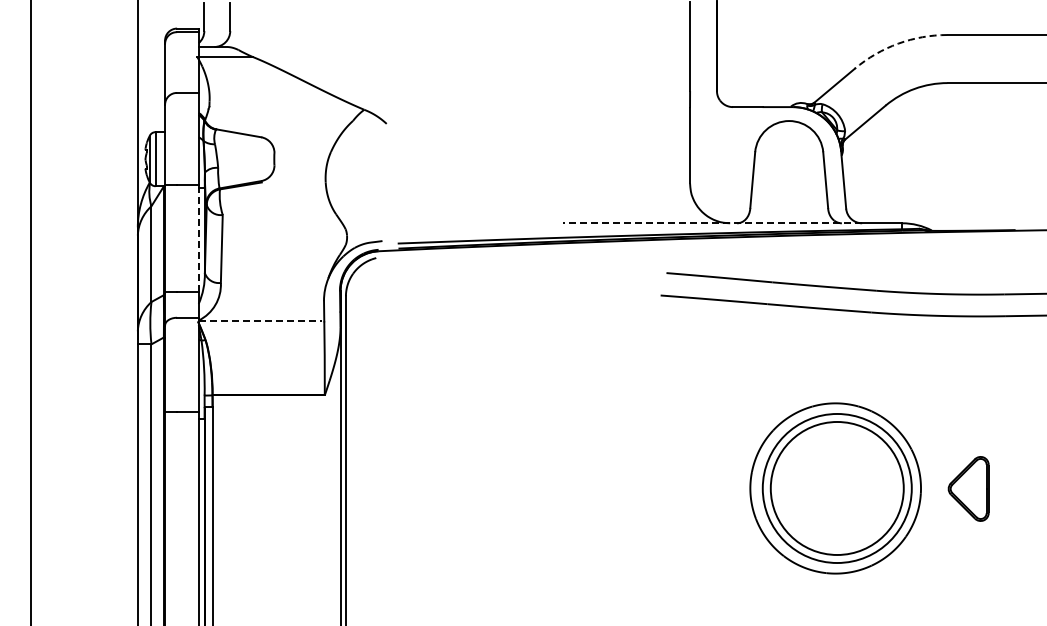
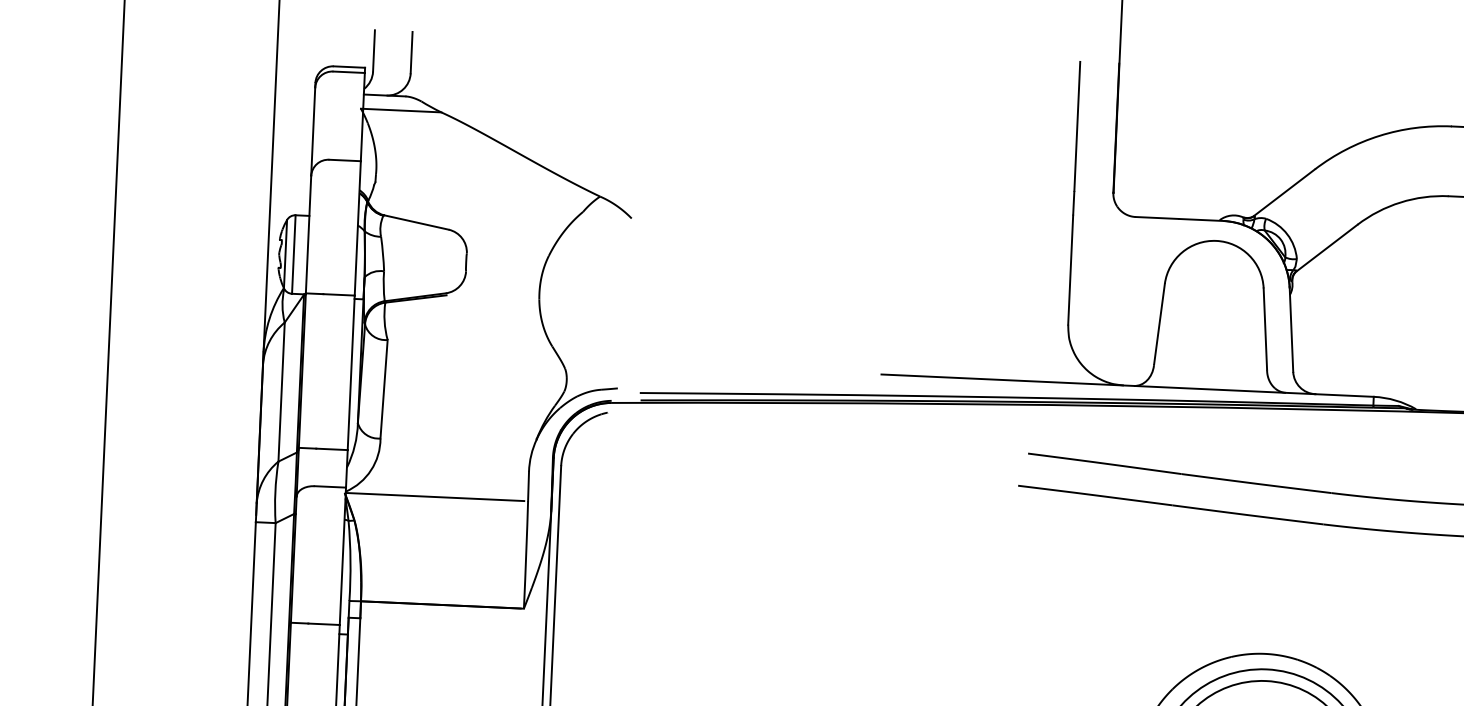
arc: (898, 43) -> (1380, 135), dashed -> solid
line: (712, 223) -> (1098, 384), dashed -> solid
line: (198, 238) -> (350, 372), dashed -> solid
line: (260, 321) -> (435, 497), dashed -> solid

